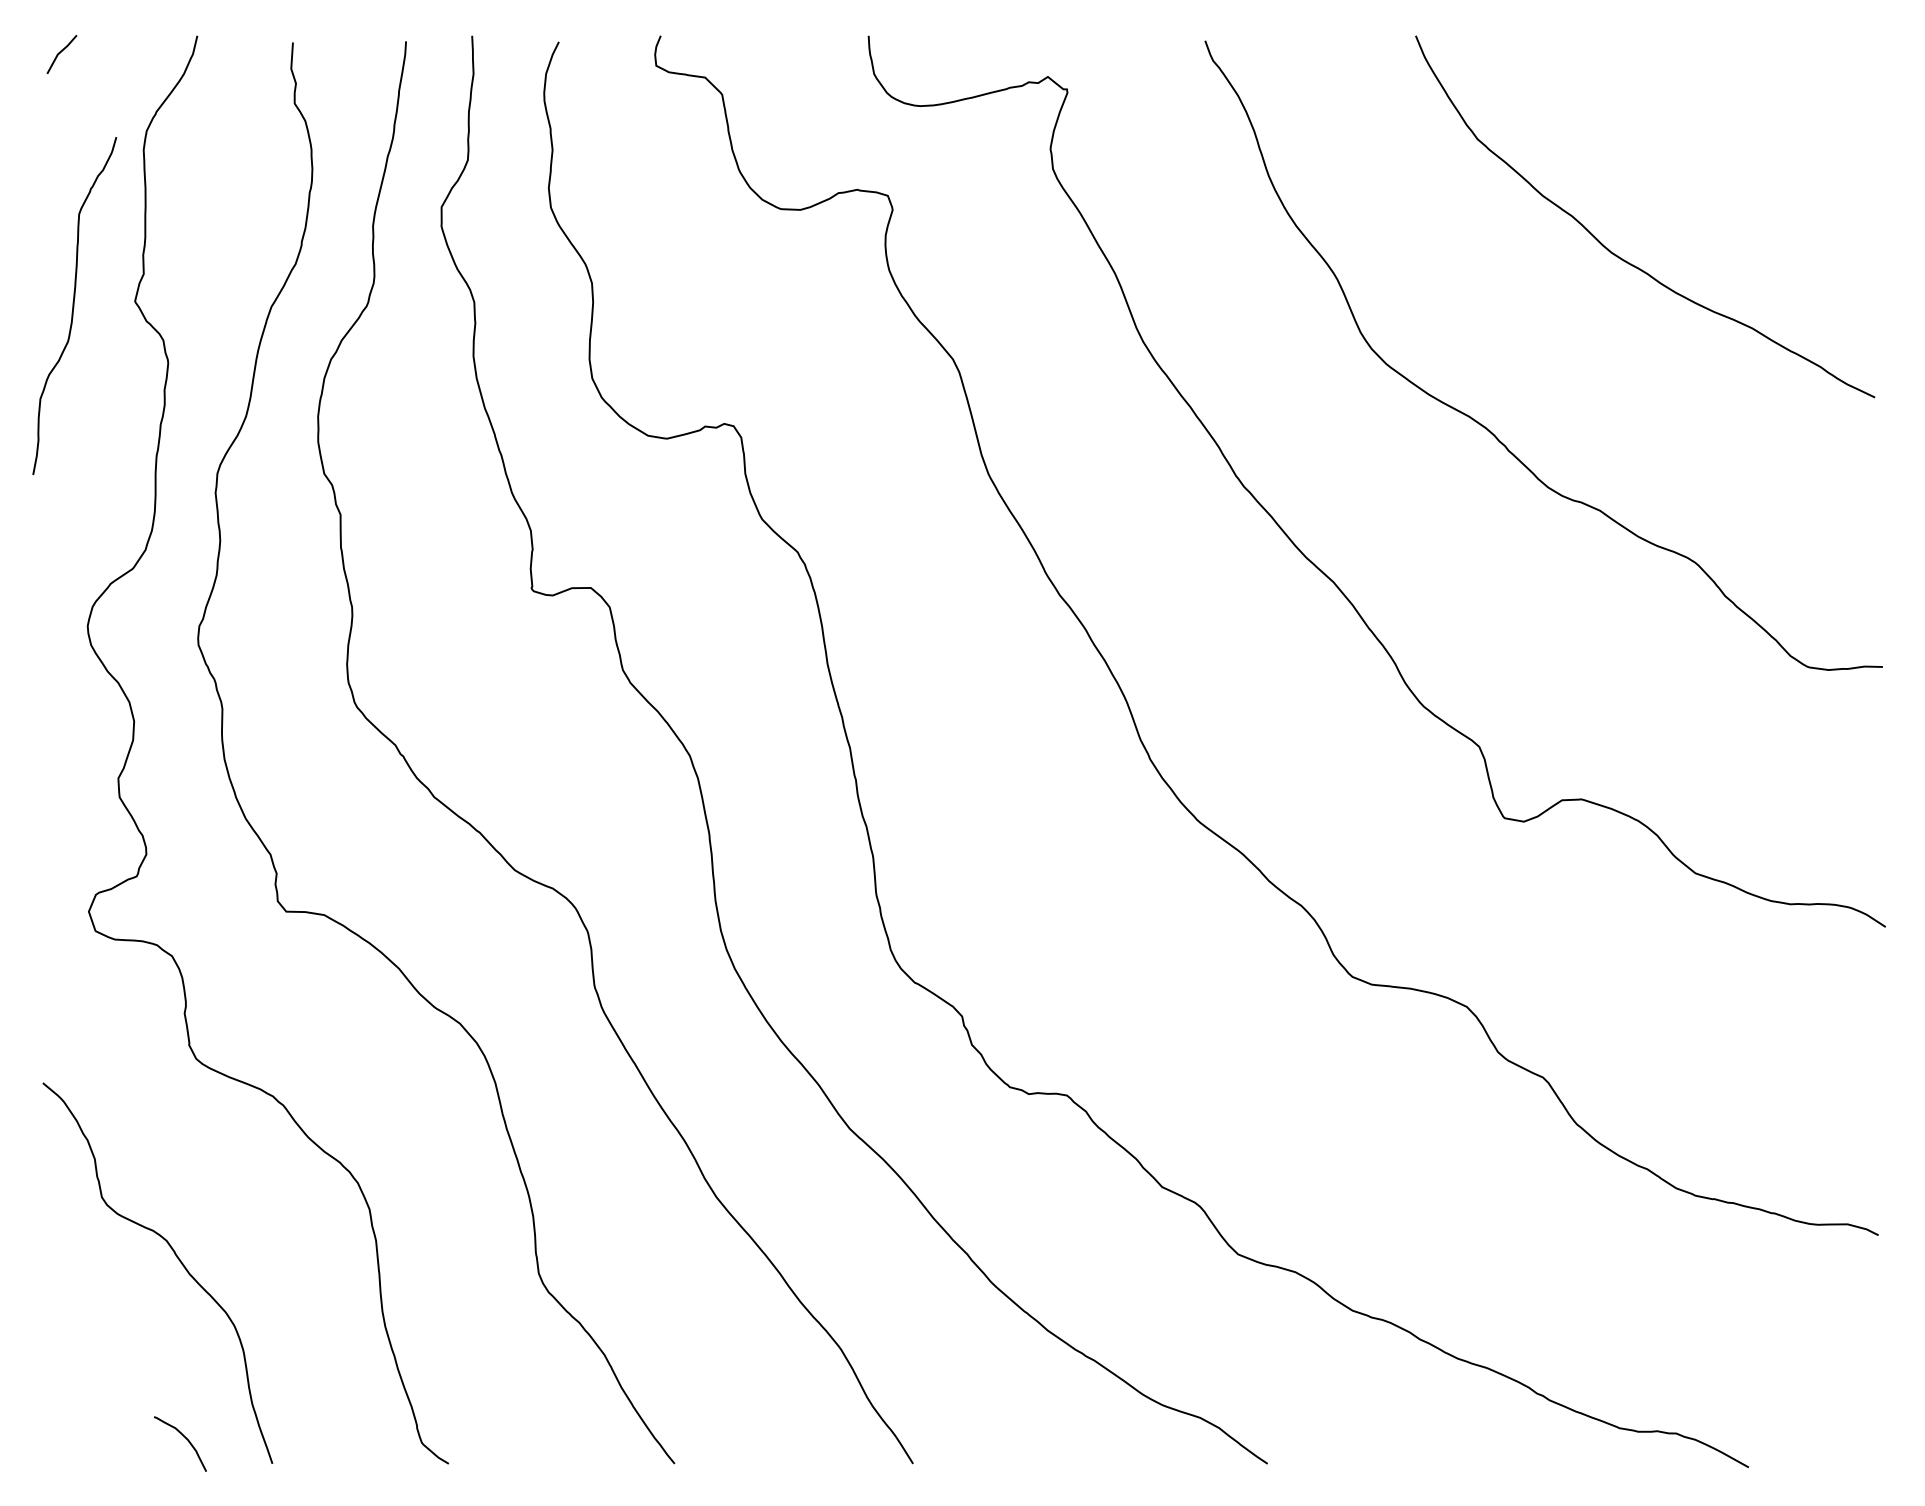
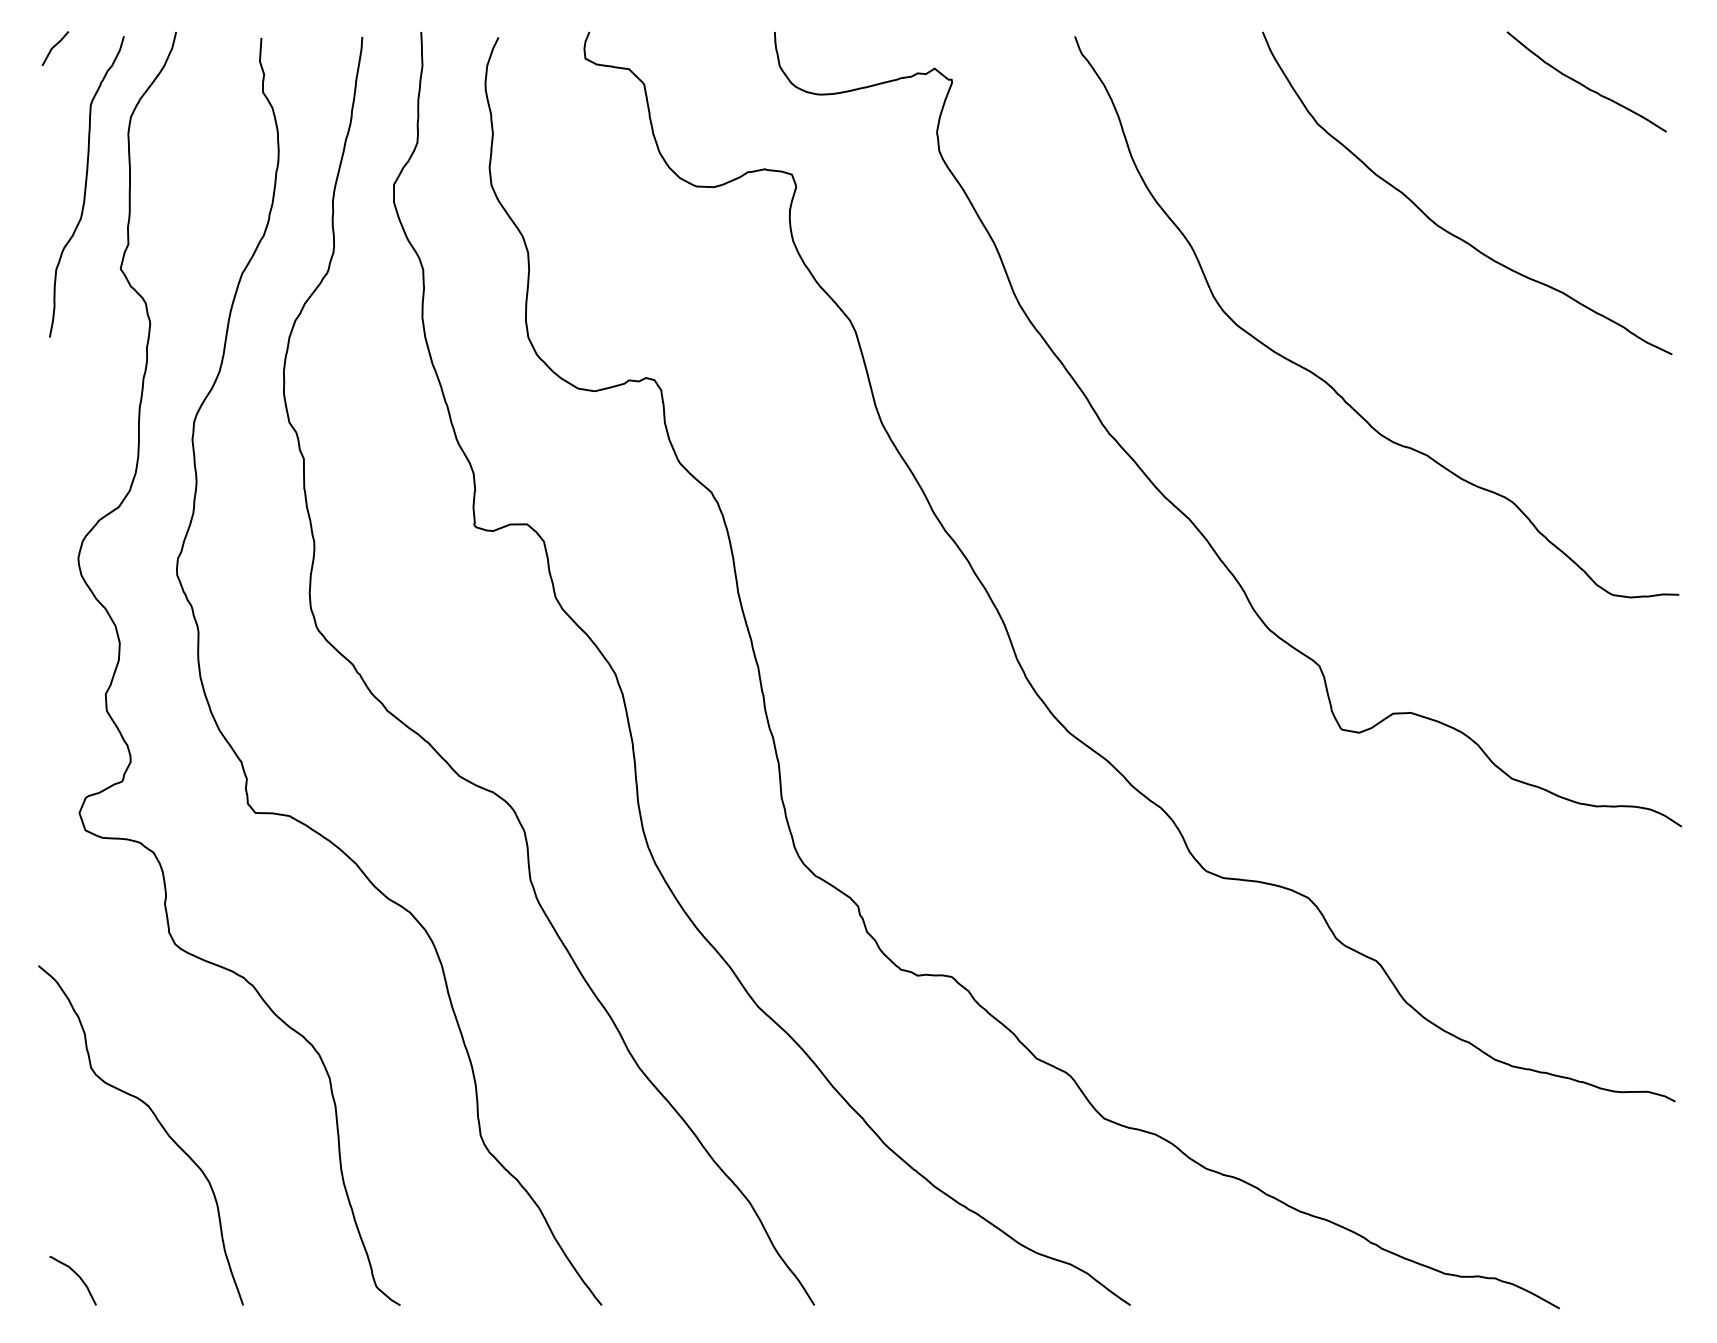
curve: (1777, 95) -> (1585, 85), added
curve: (74, 305) -> (86, 186), moved
curve: (184, 1438) -> (76, 1275), moved

